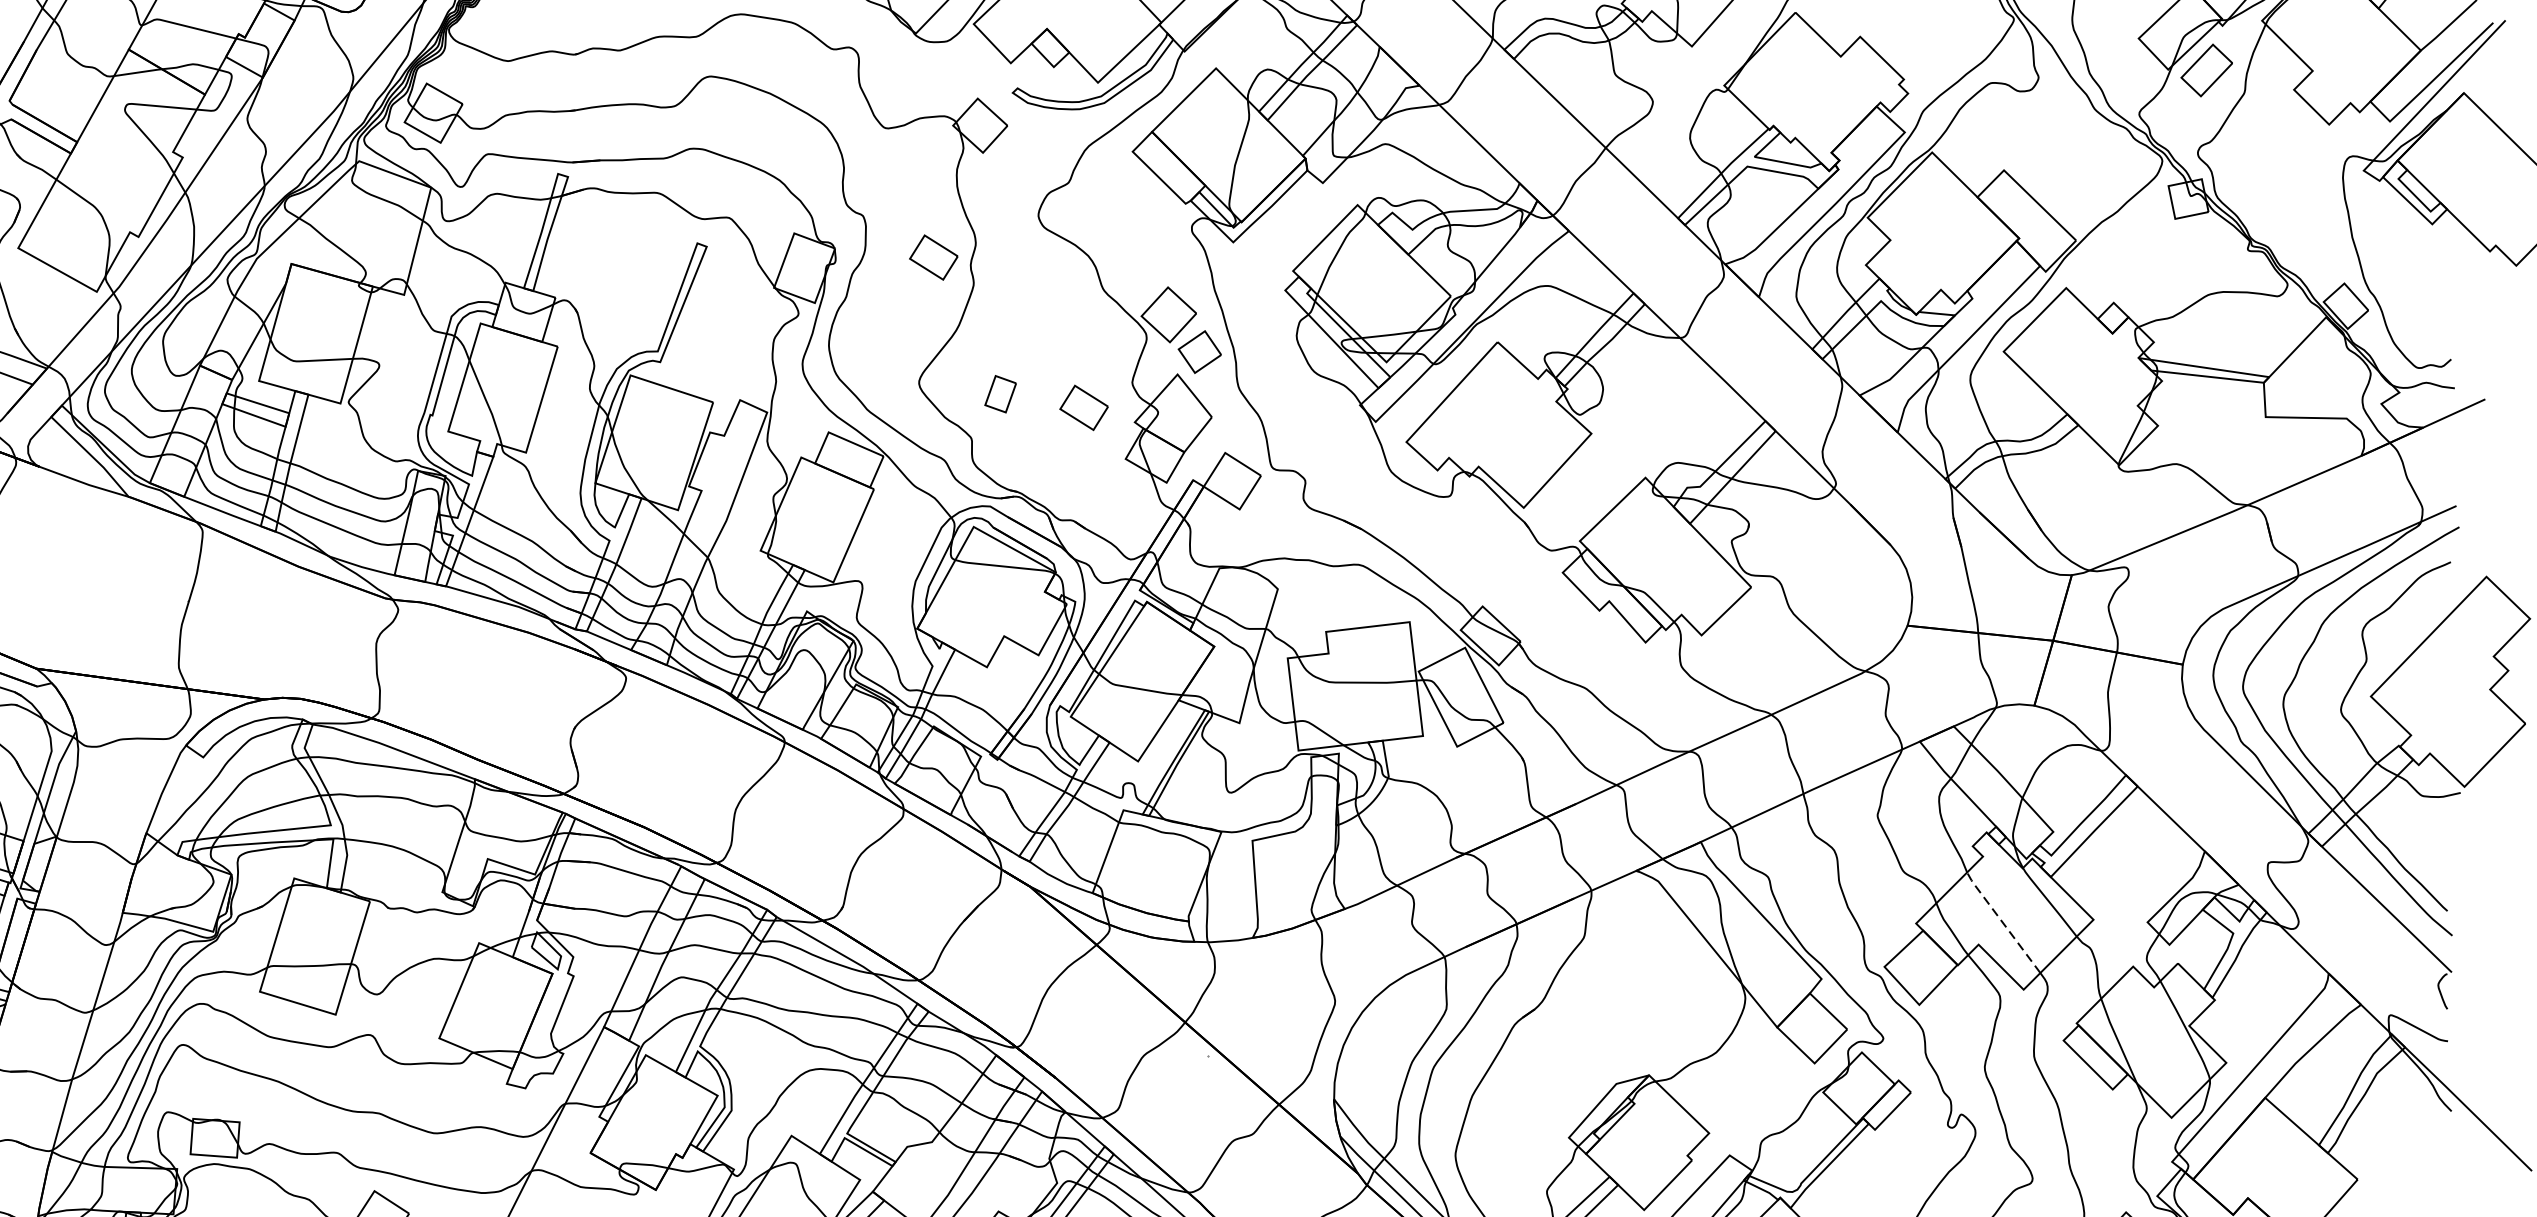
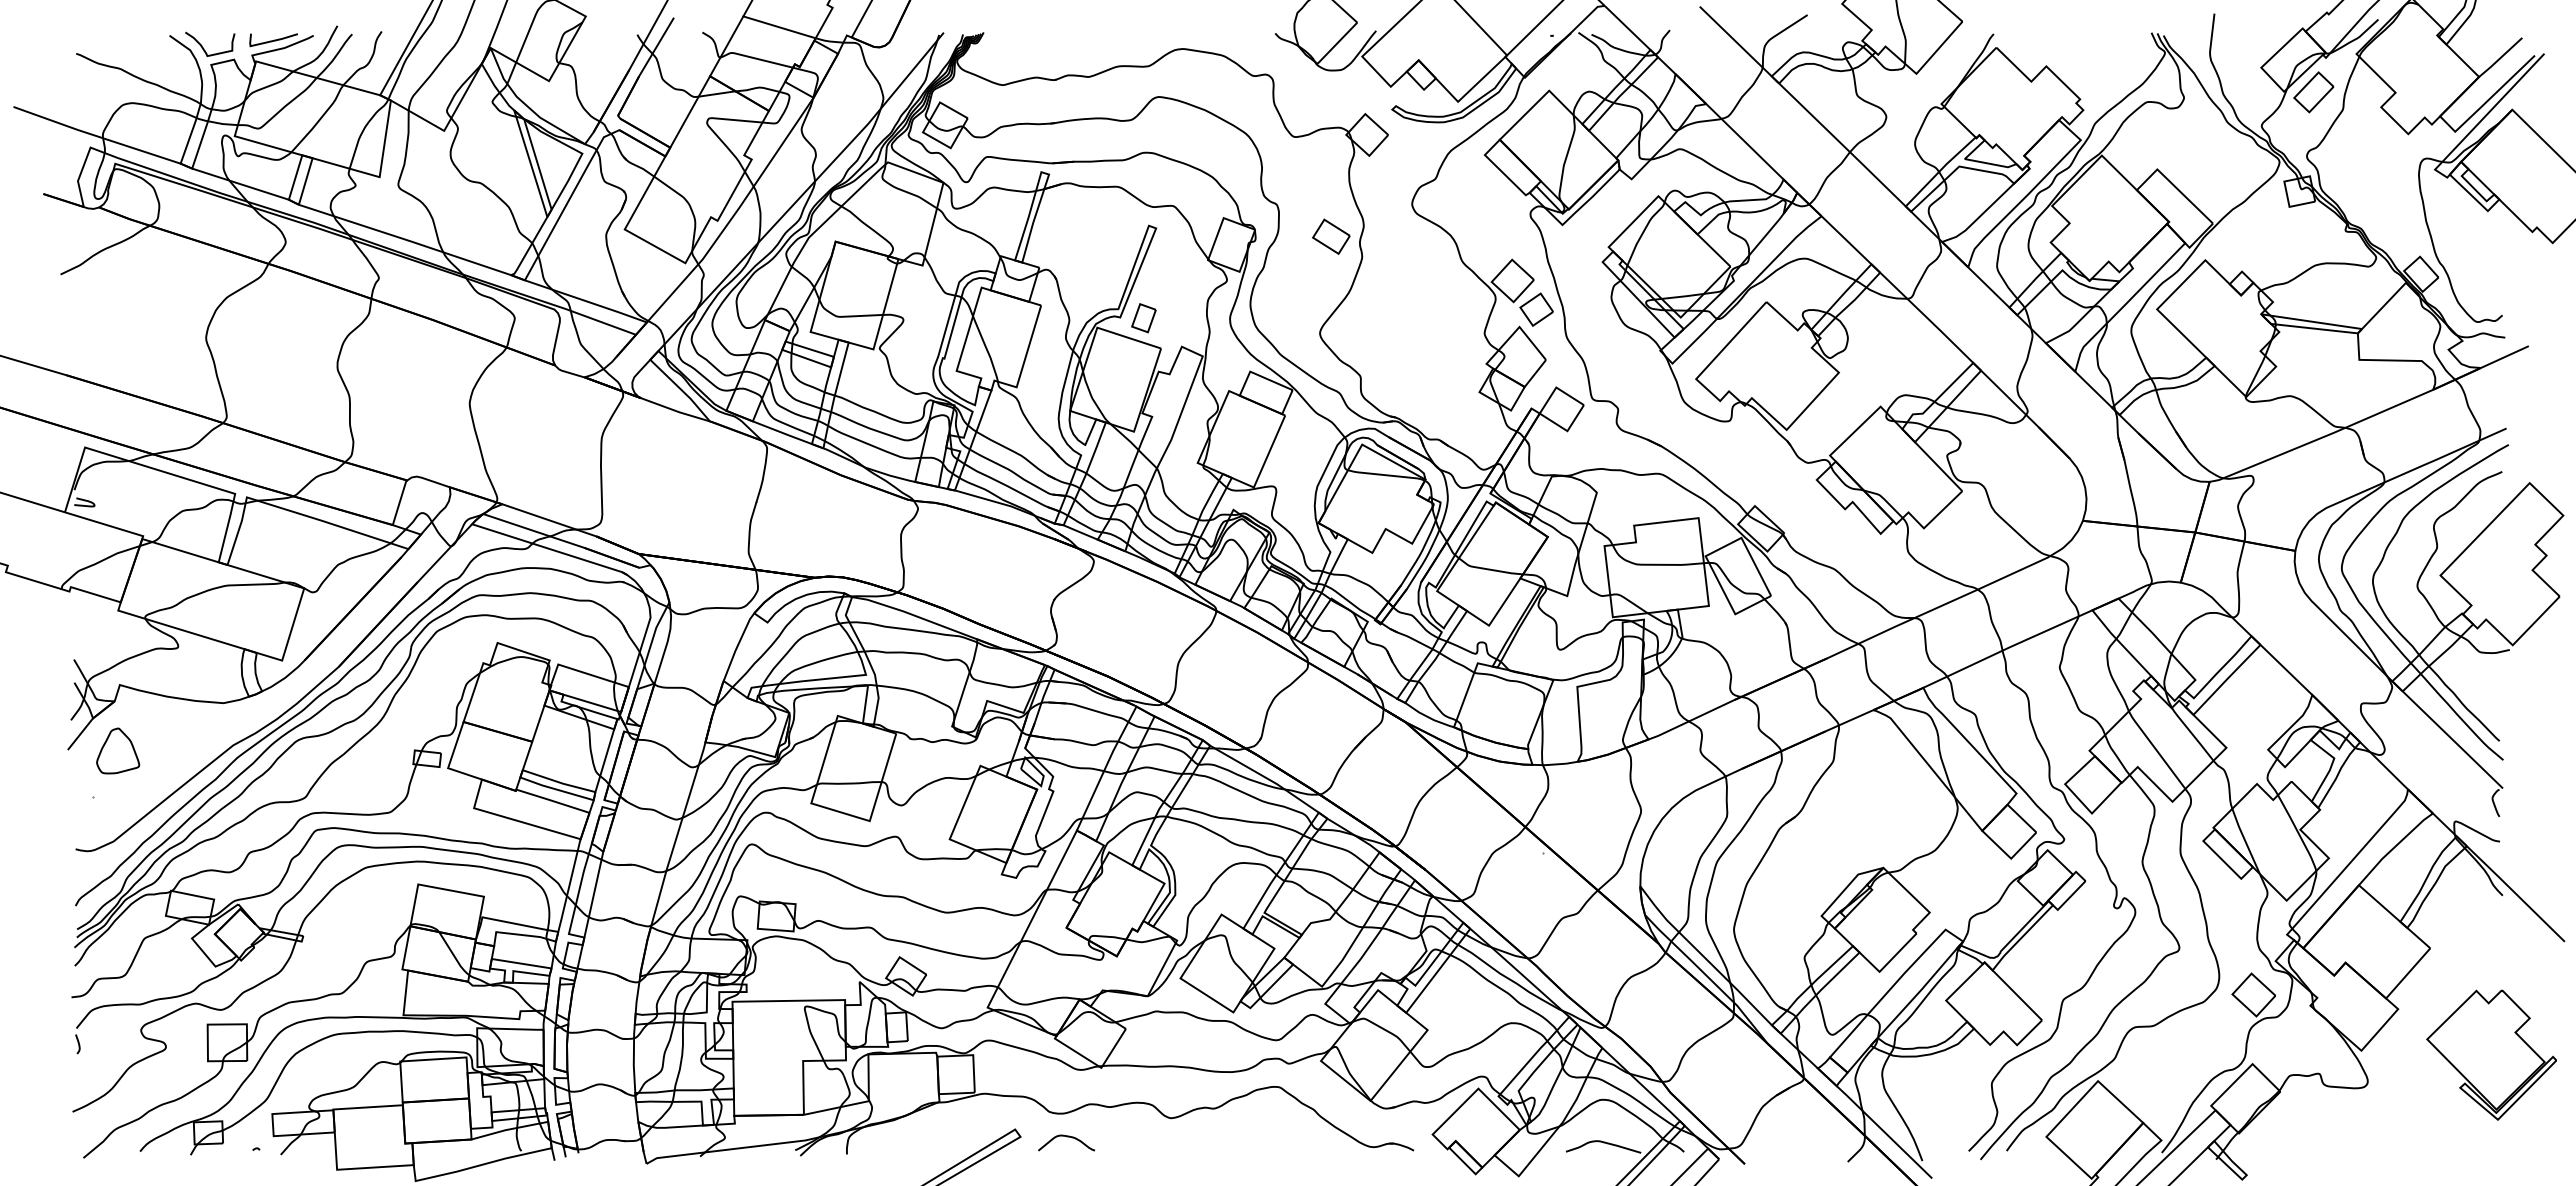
part: (1000, 394) -> (1143, 318), moved
part: (1084, 407) -> (1447, 352), removed
line: (2001, 921) -> (2155, 749), dashed -> solid

